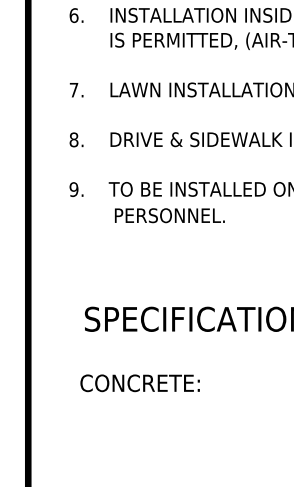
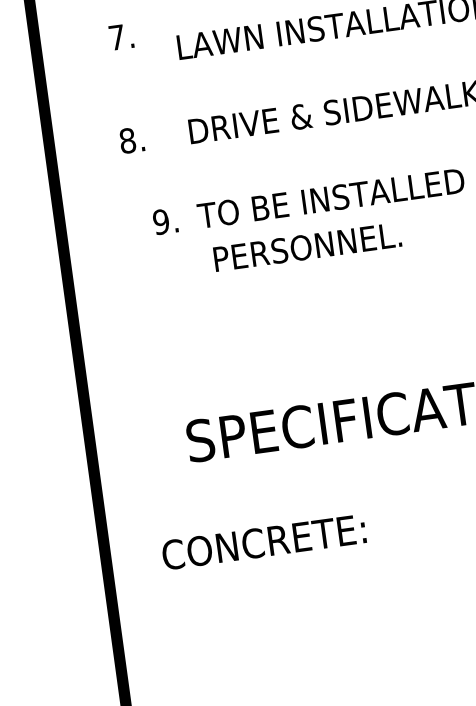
text: (76, 90) -> (121, 37), moved
text: (76, 189) -> (165, 221), moved
text: (139, 383) -> (262, 542), moved

